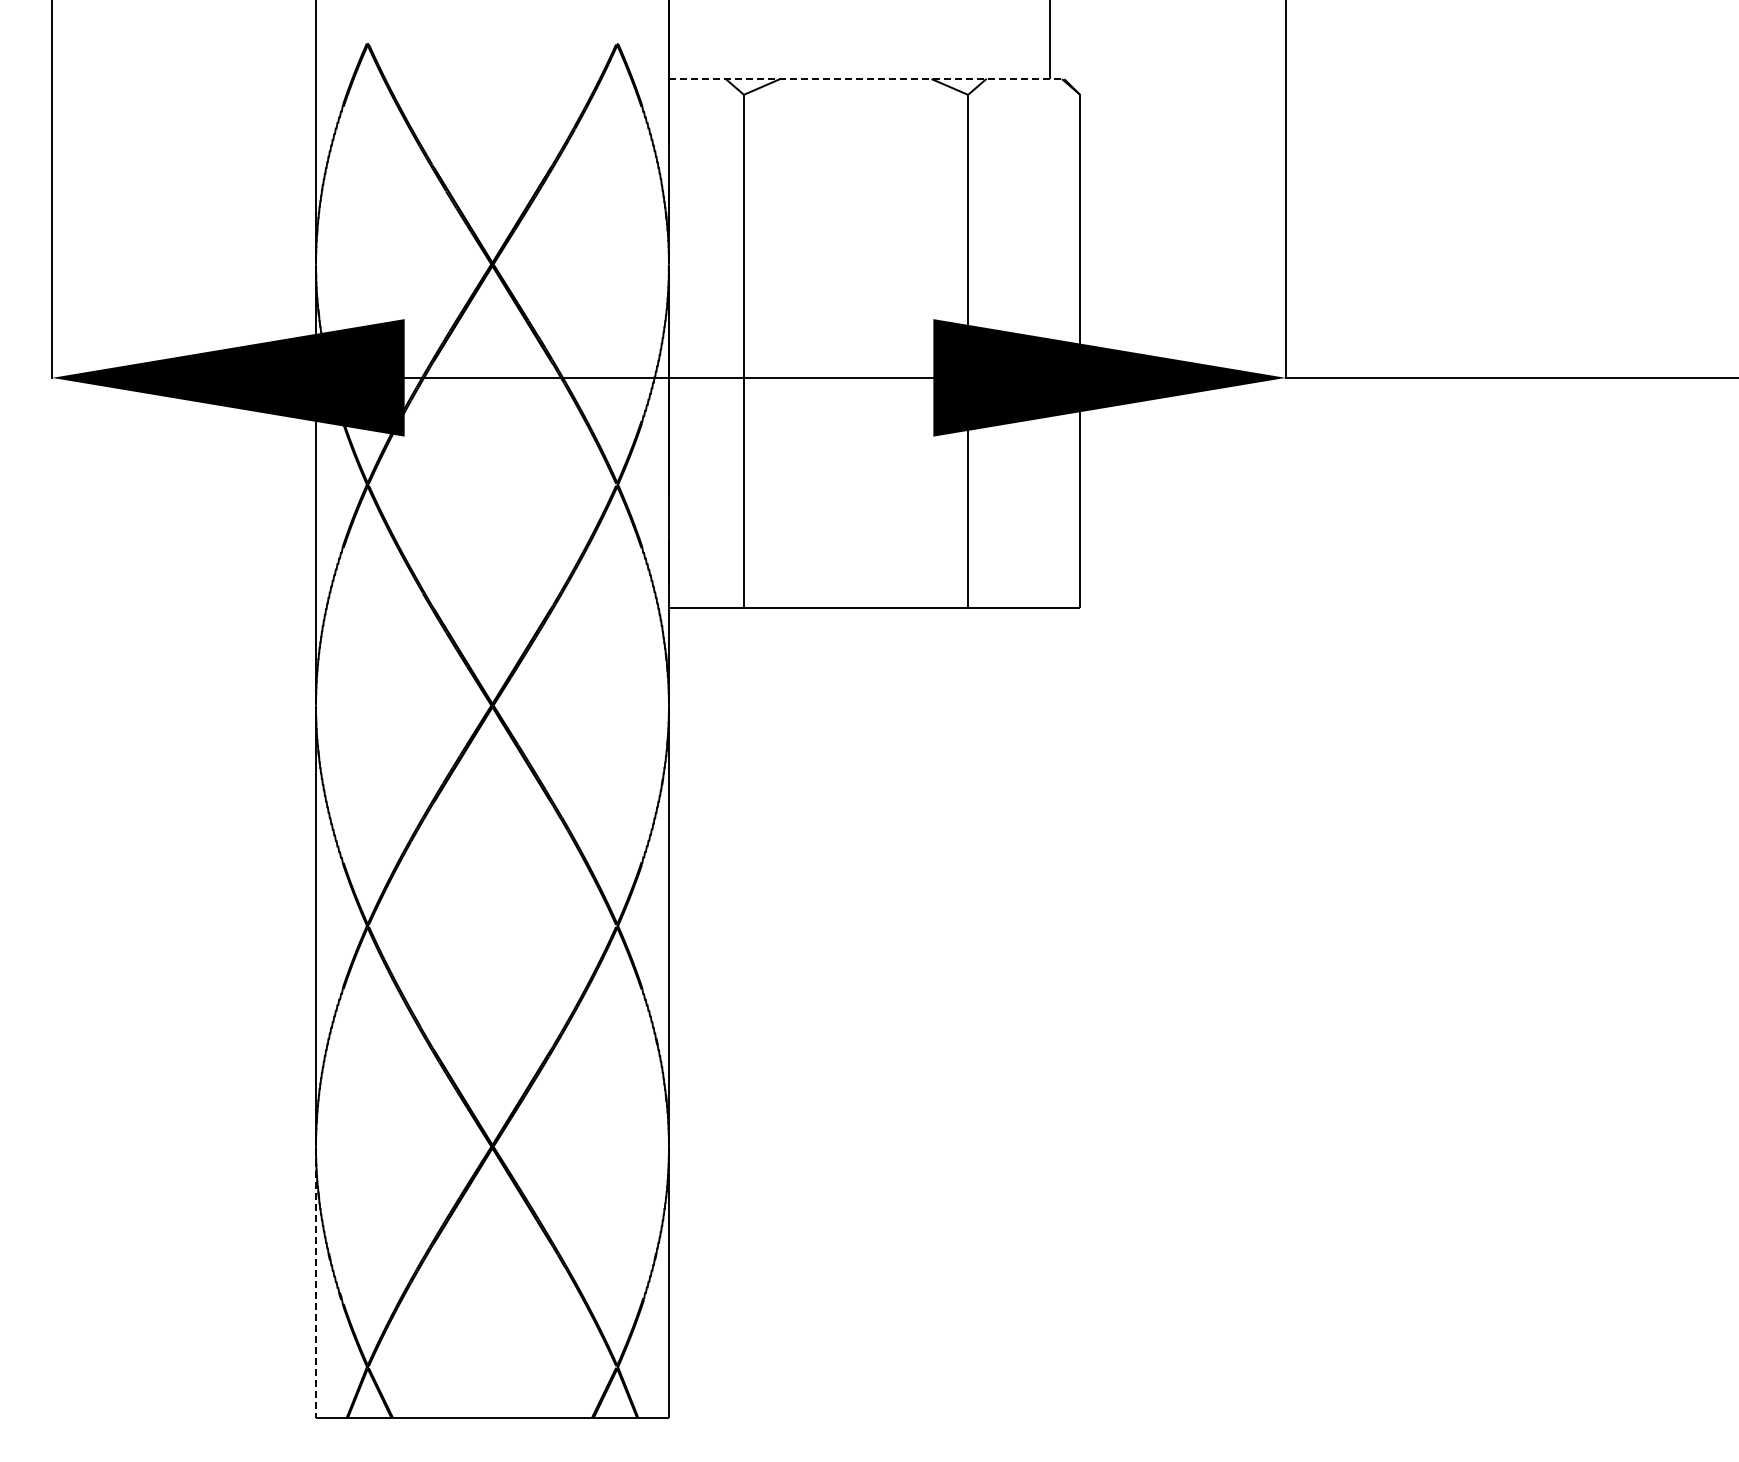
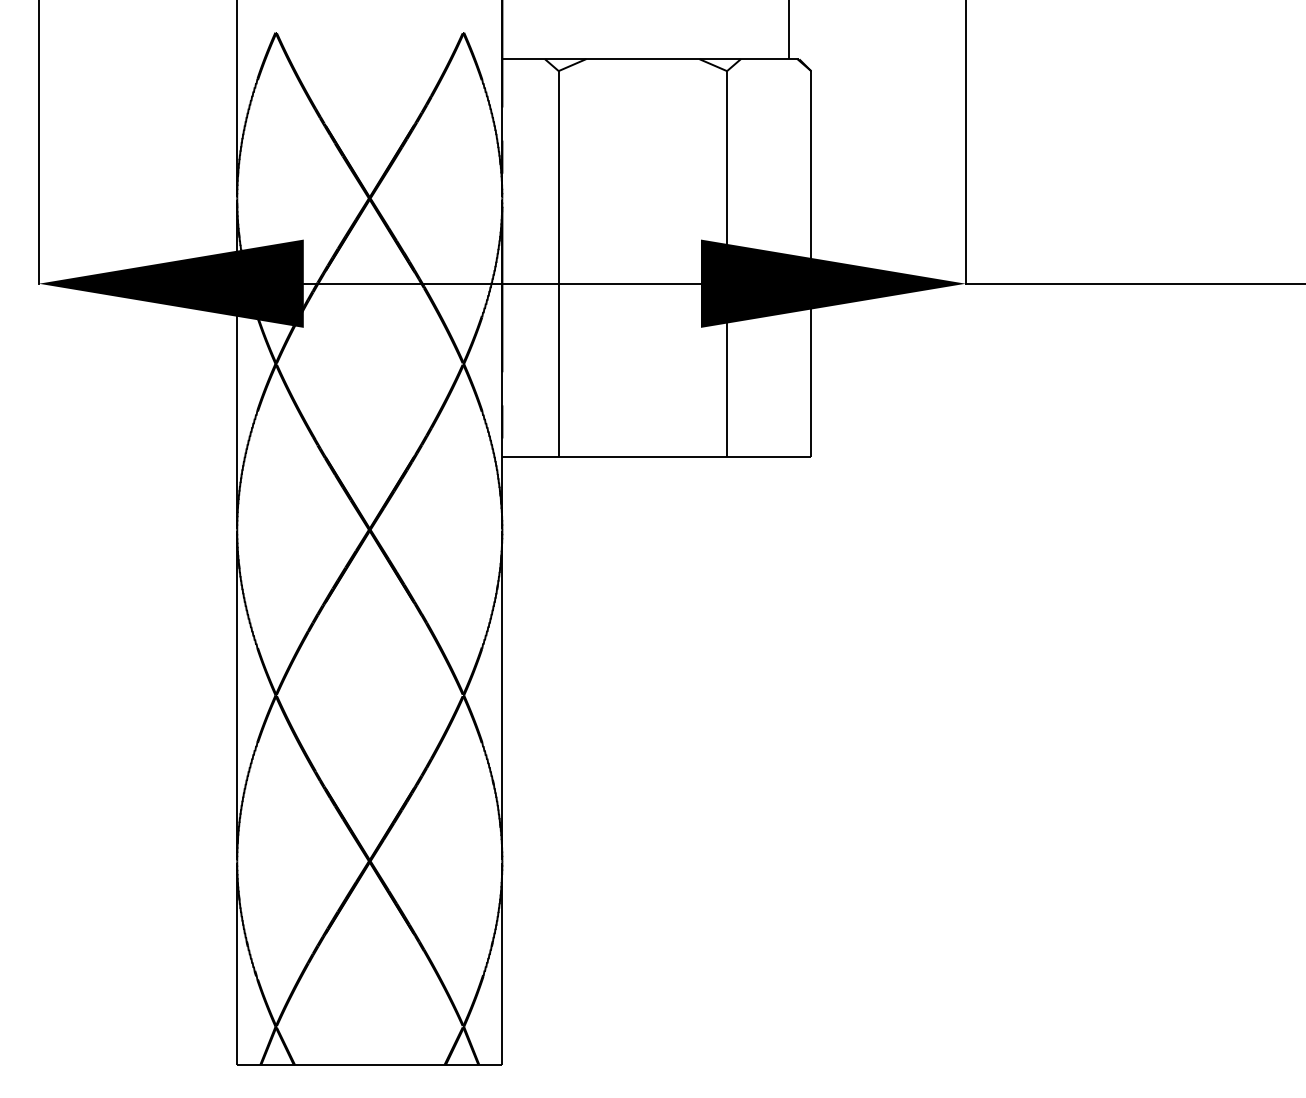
line: (866, 79) -> (650, 59), dashed -> solid
line: (316, 1283) -> (237, 964), dashed -> solid

